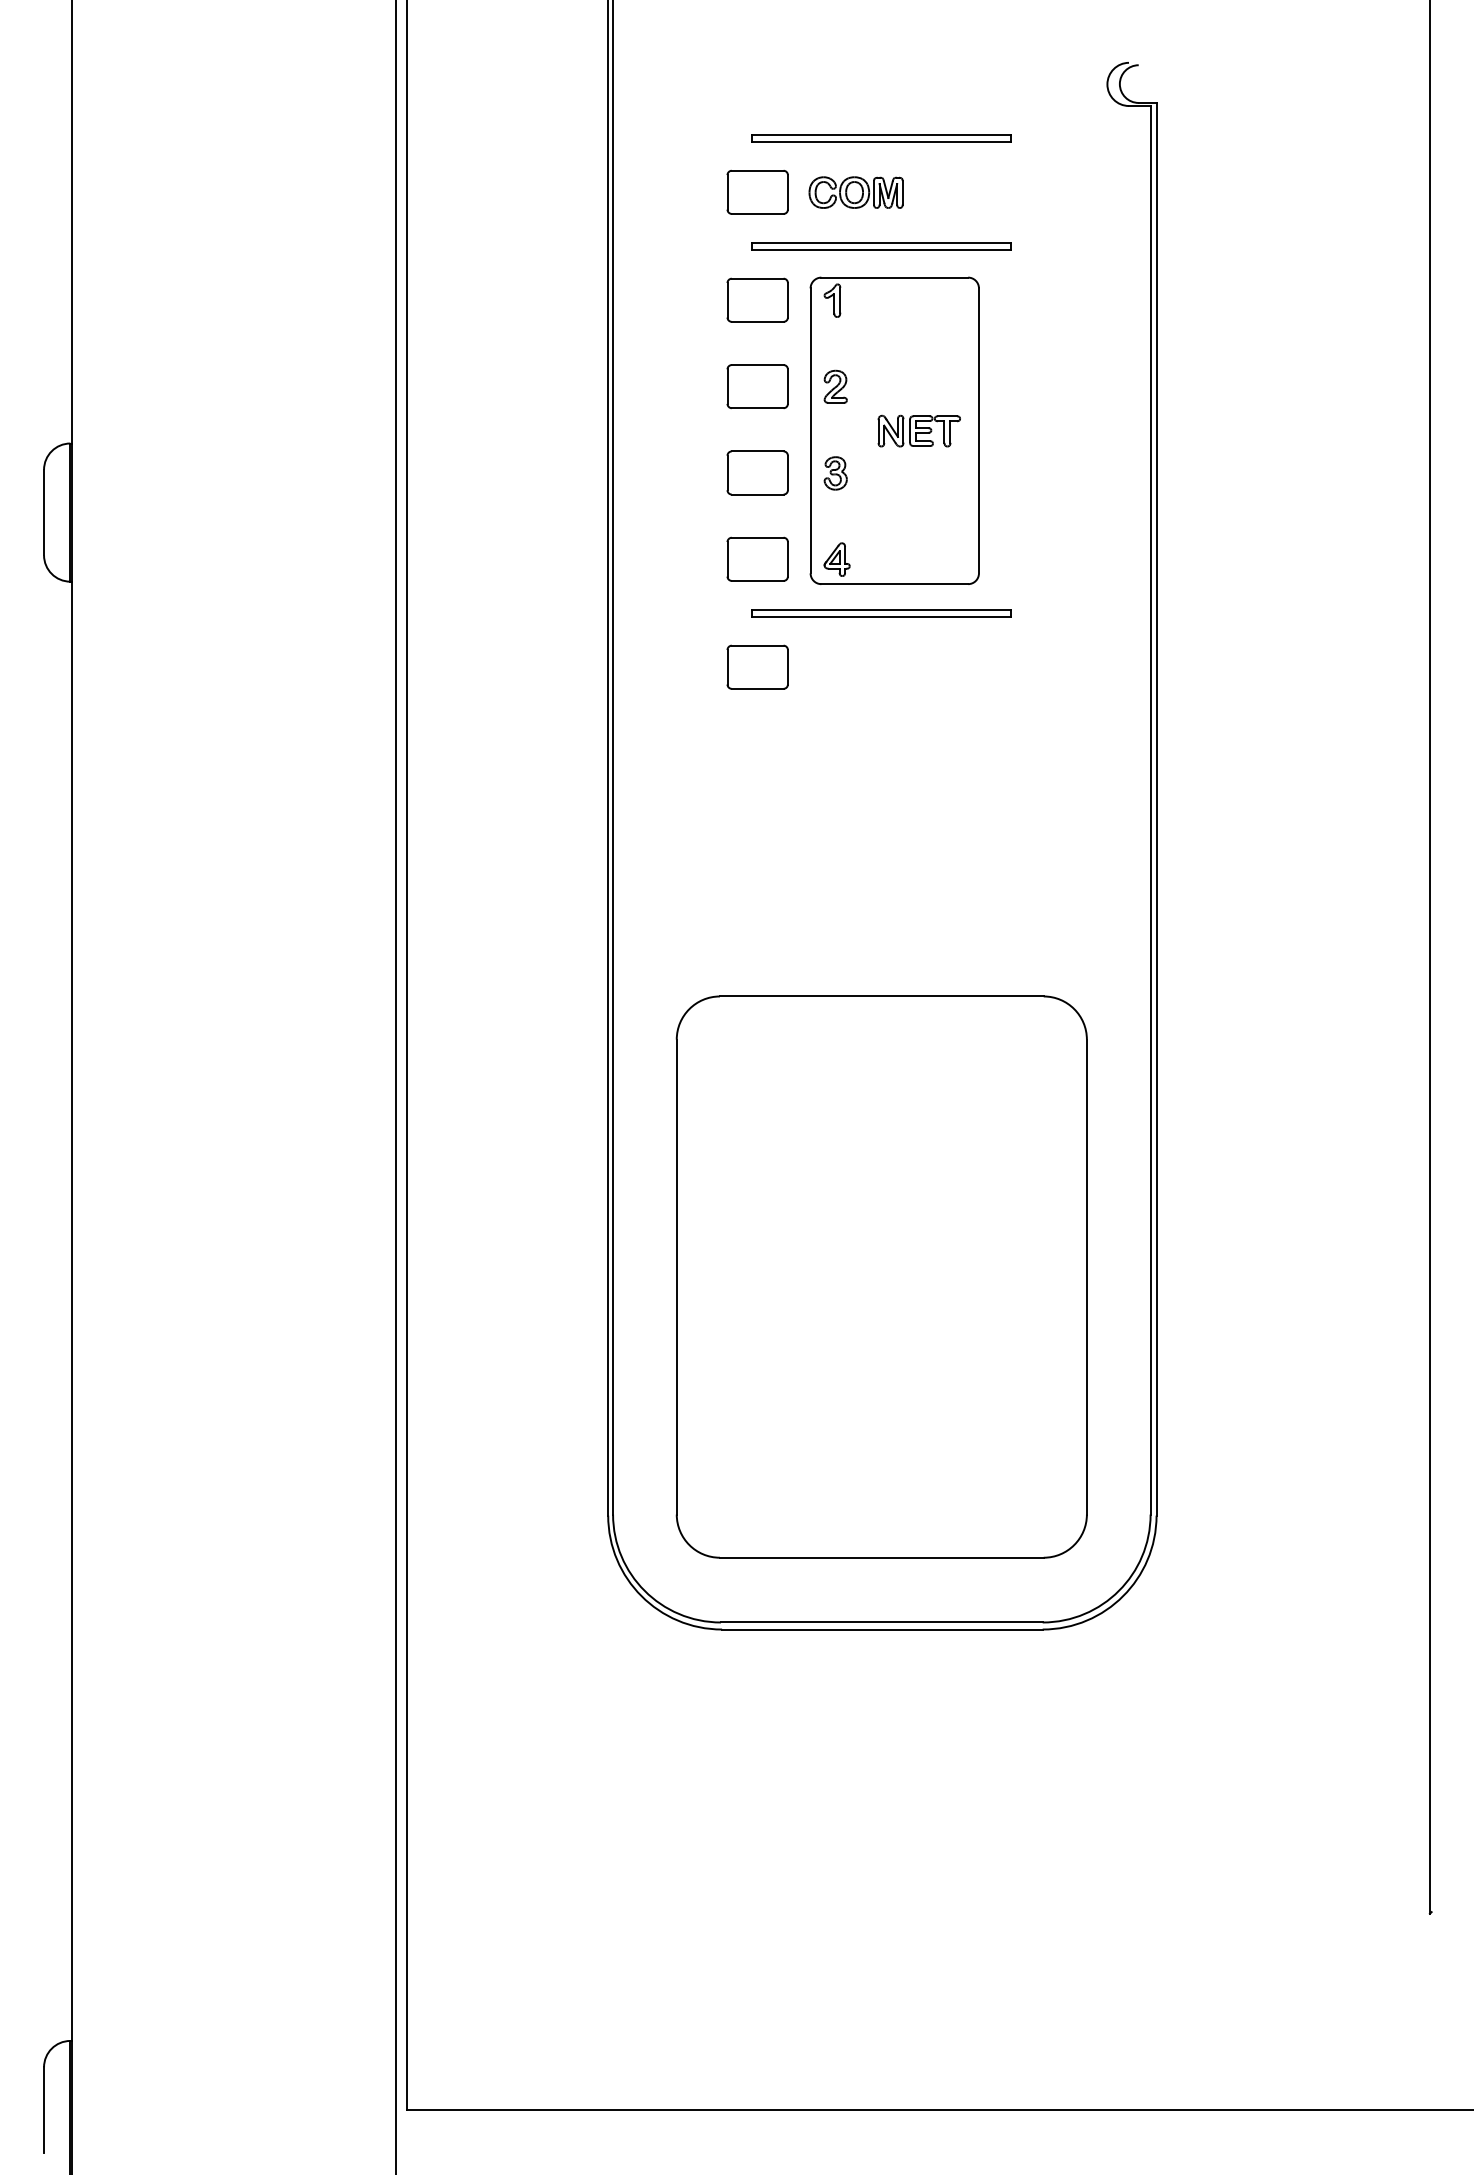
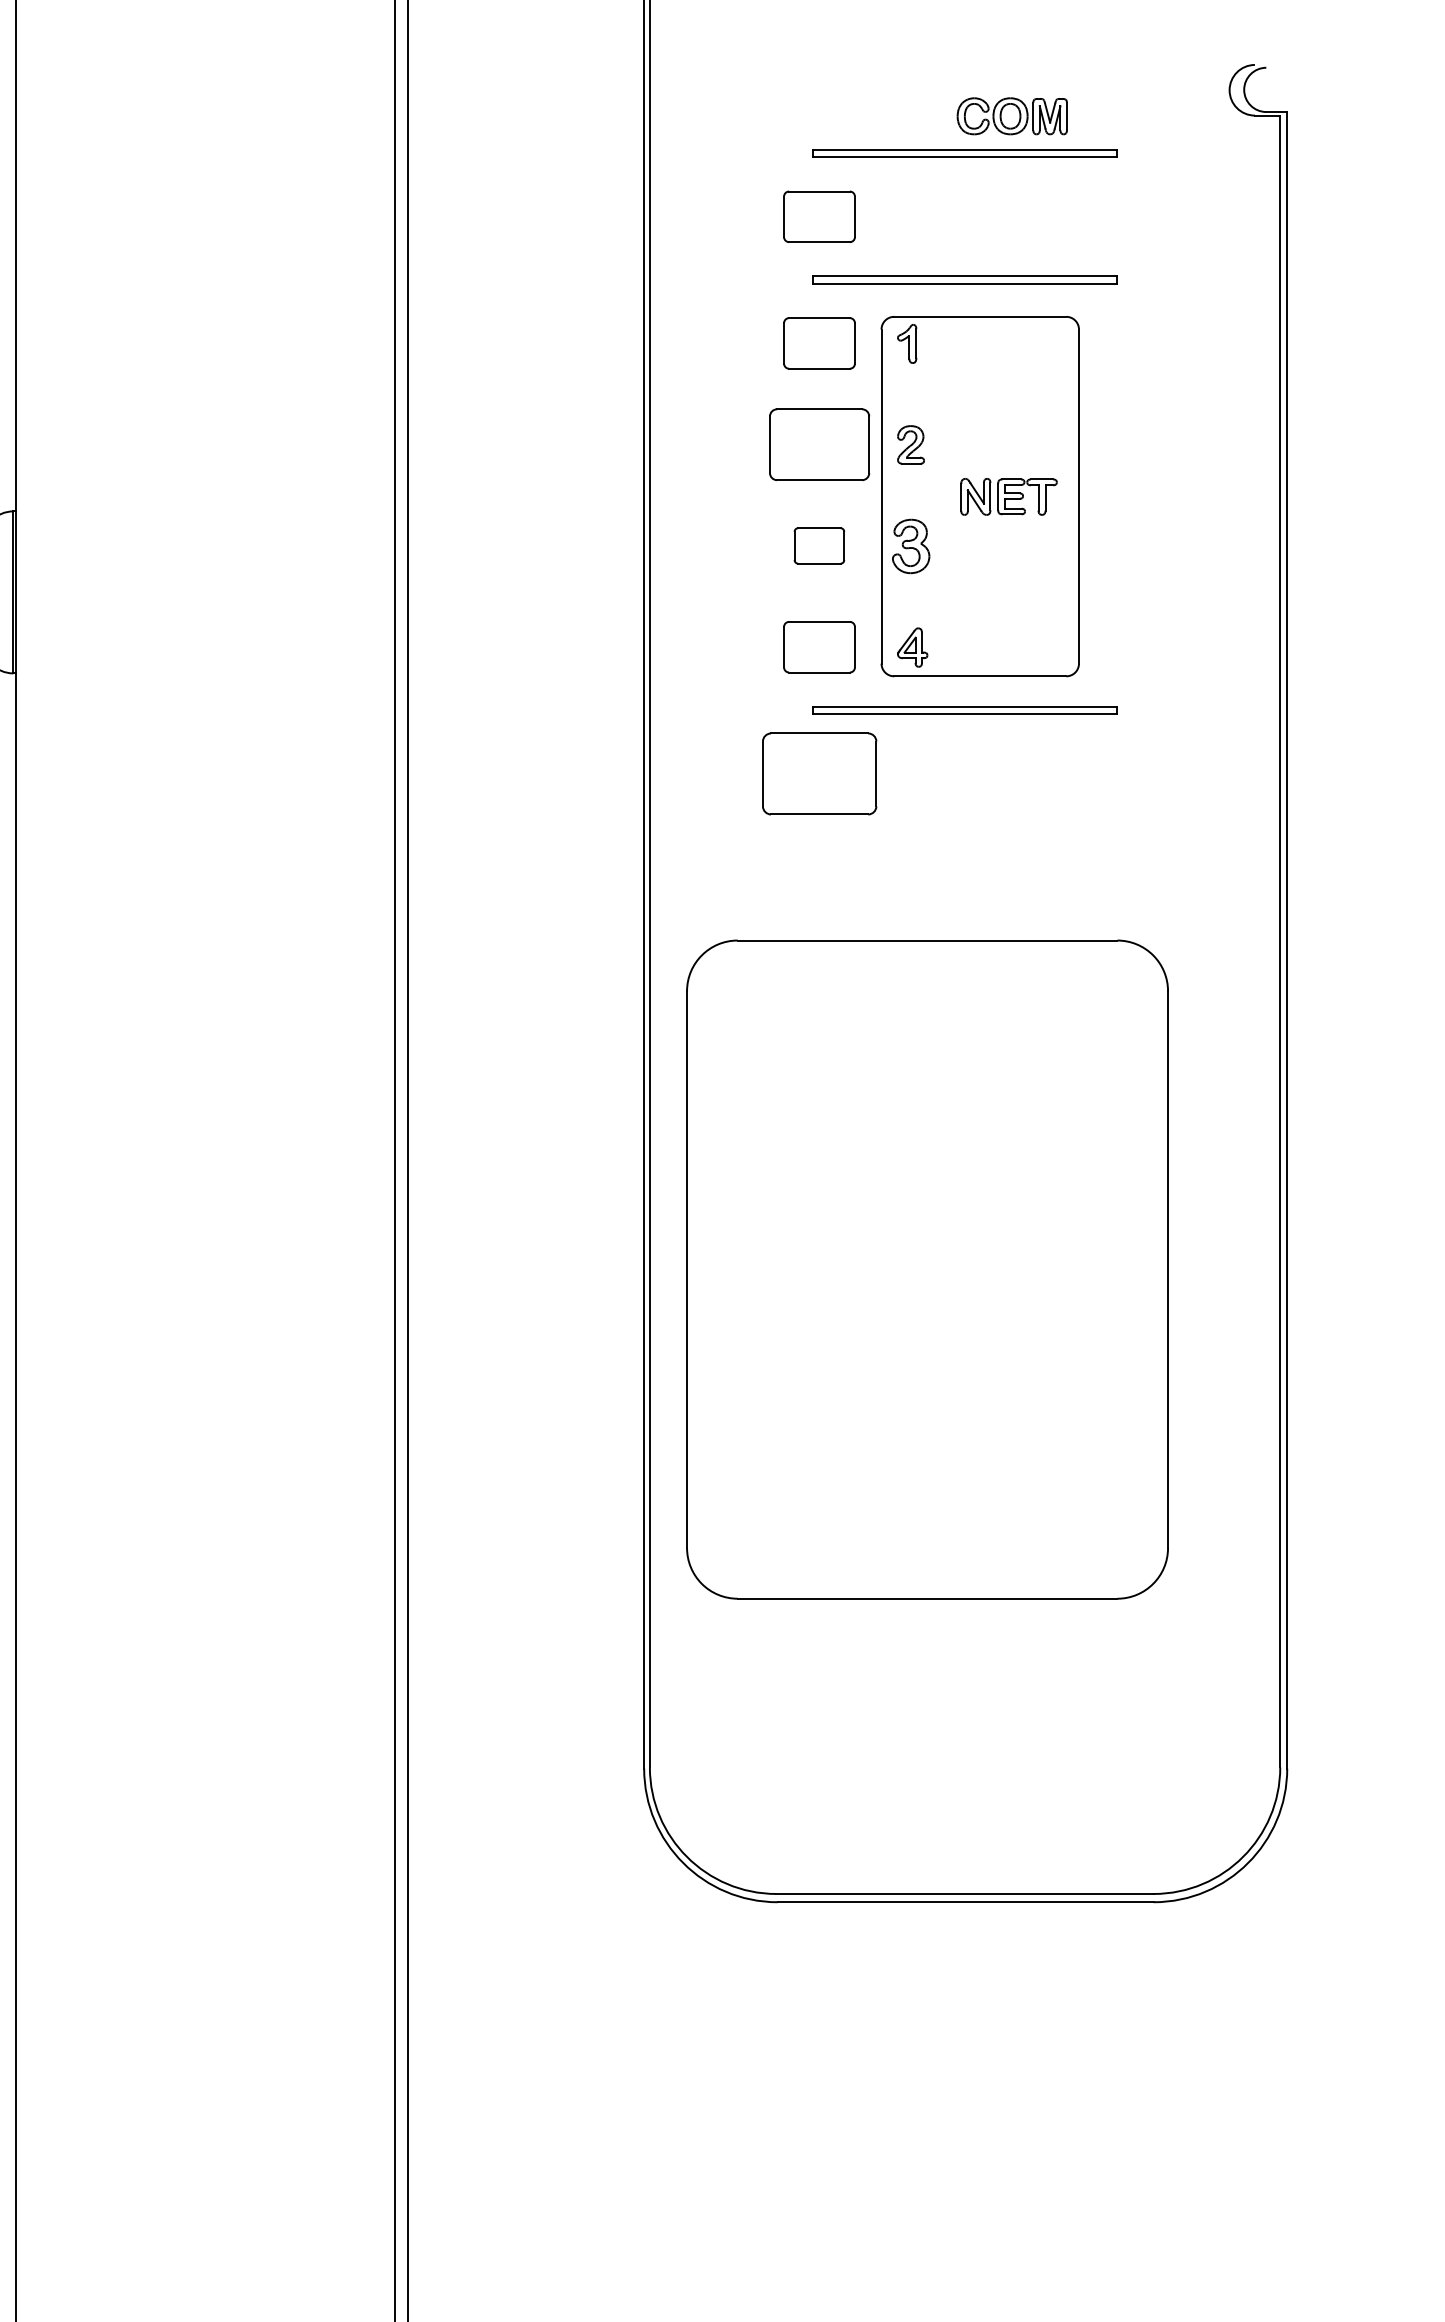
part: (855, 192) -> (1011, 116), moved
part: (757, 386) -> (819, 444), size x1.4
part: (757, 472) -> (819, 545), size x0.7
part: (835, 473) -> (910, 546), size x1.4
part: (757, 666) -> (819, 772), size x1.6
part: (881, 1276) -> (927, 1268), moved

